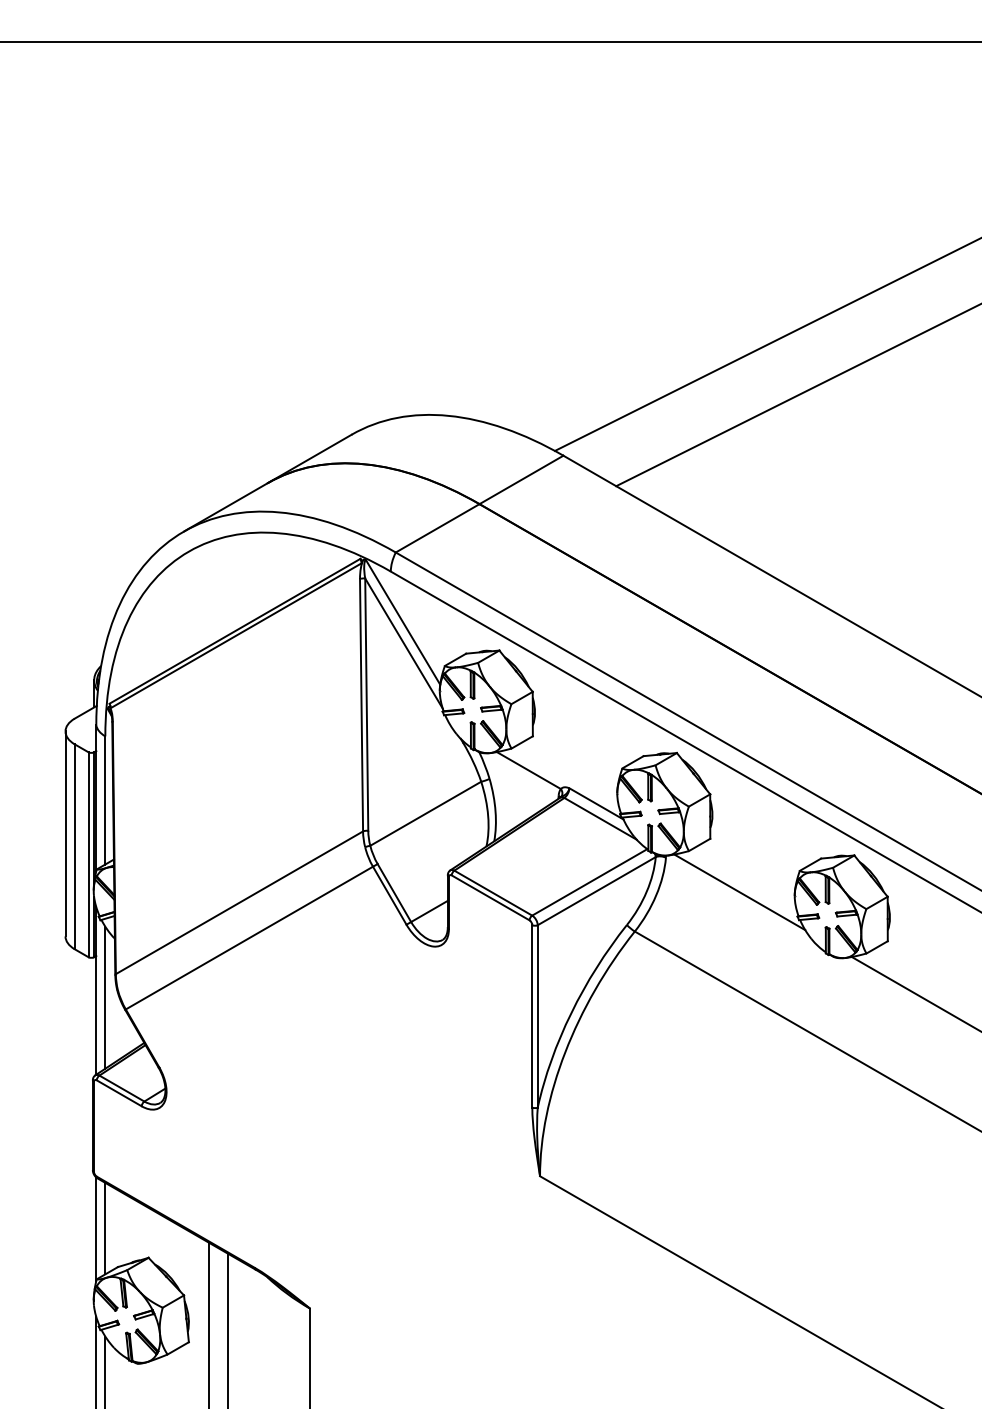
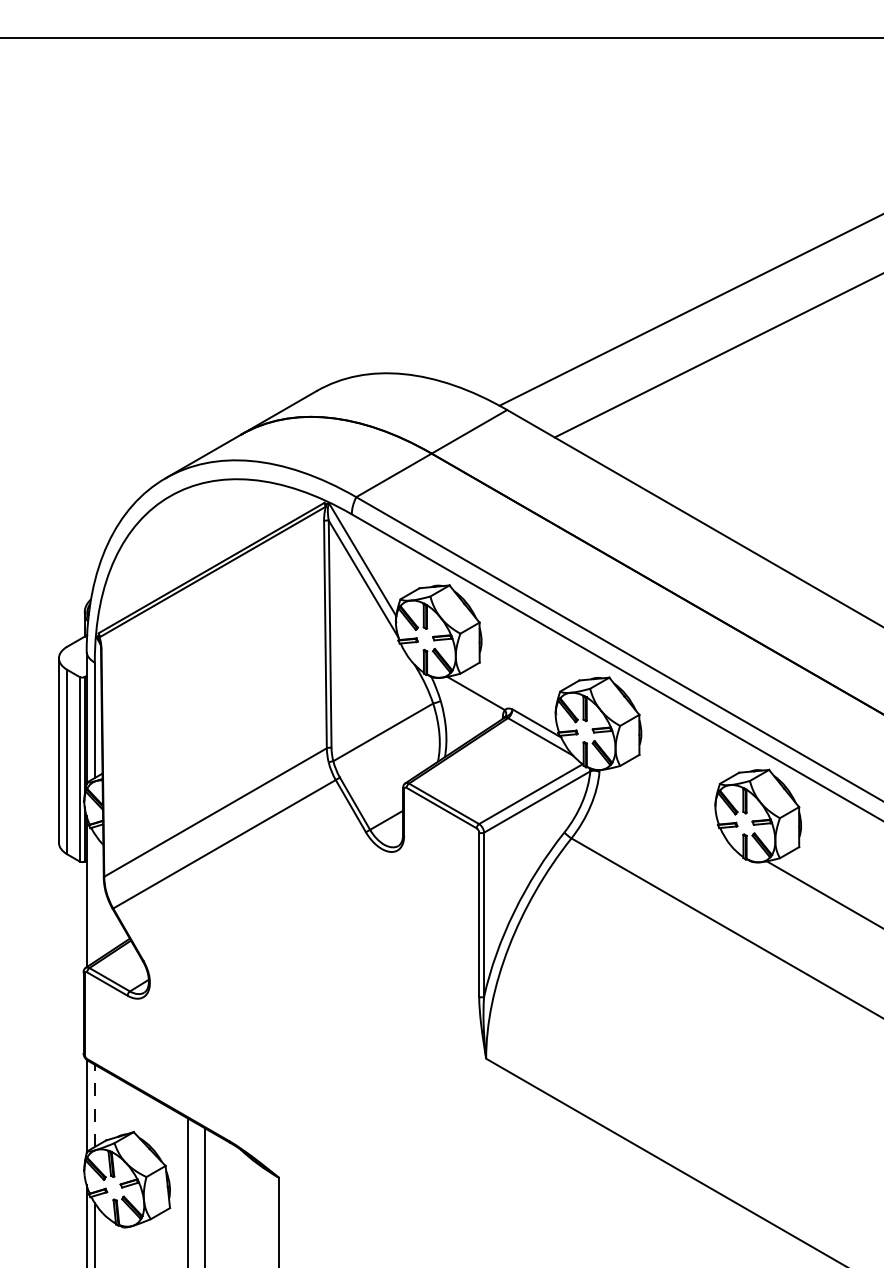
line: (739, 892) -> (665, 803), removed
line: (104, 997) -> (94, 897), removed
line: (104, 1228) -> (94, 1105), solid -> dashed

